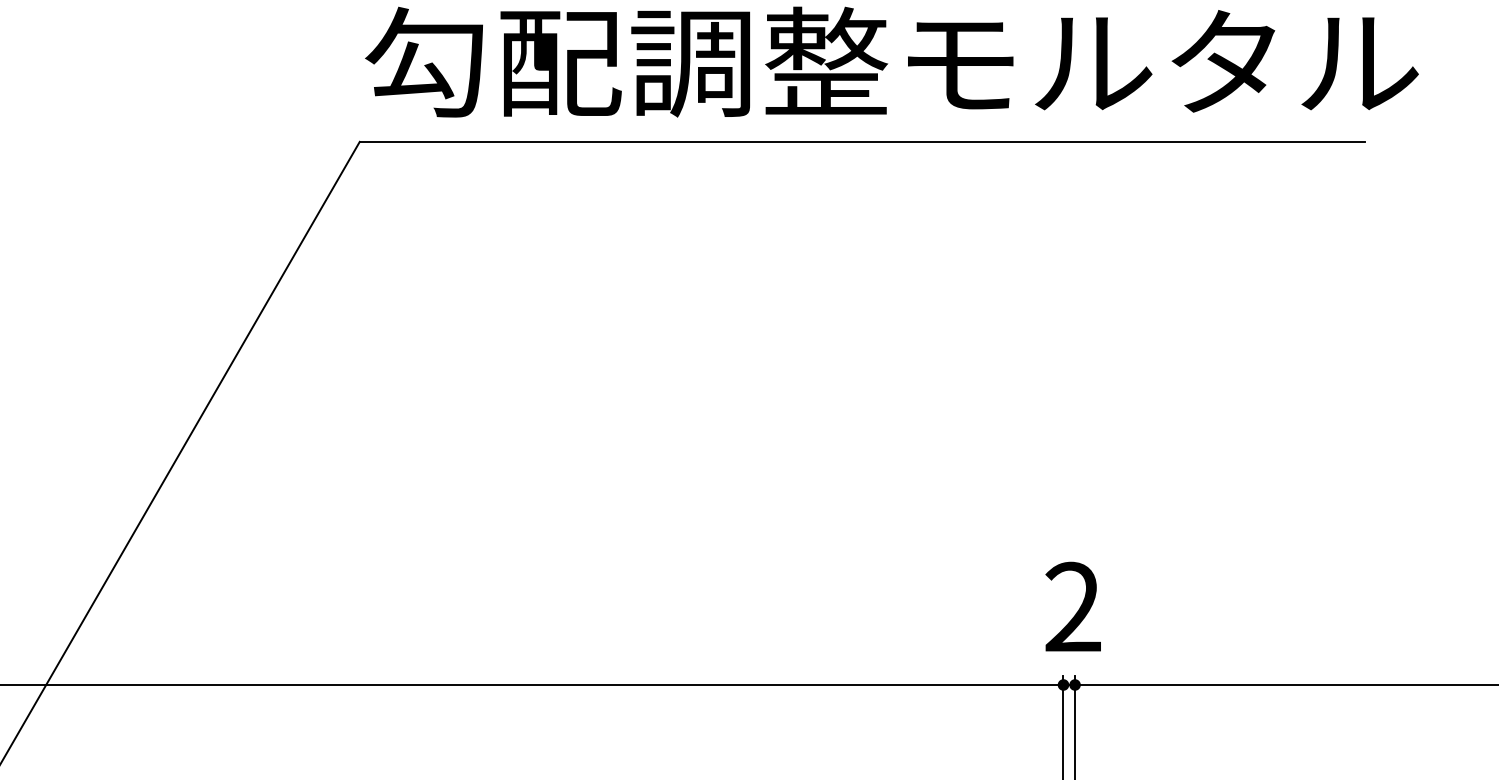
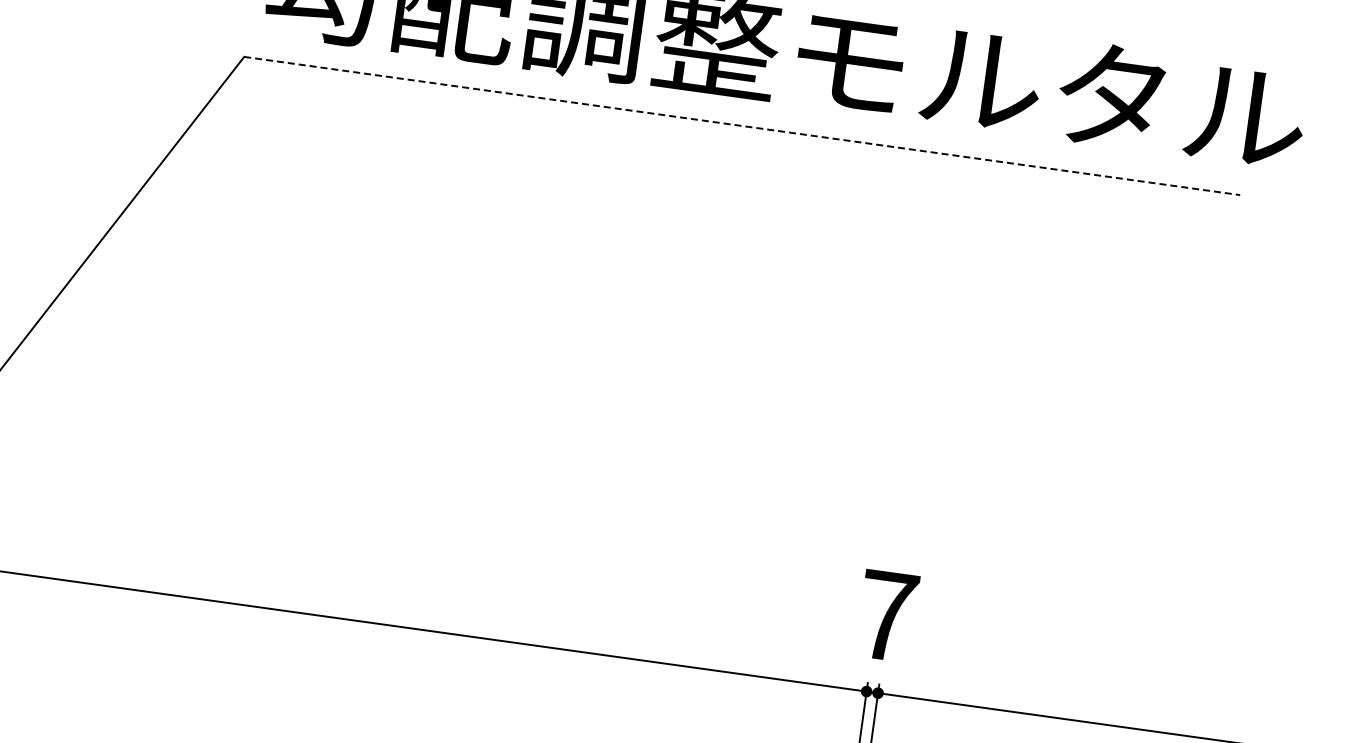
line: (862, 141) -> (742, 125), solid -> dashed
text: (1073, 606) -> (887, 615), 2 -> 7

